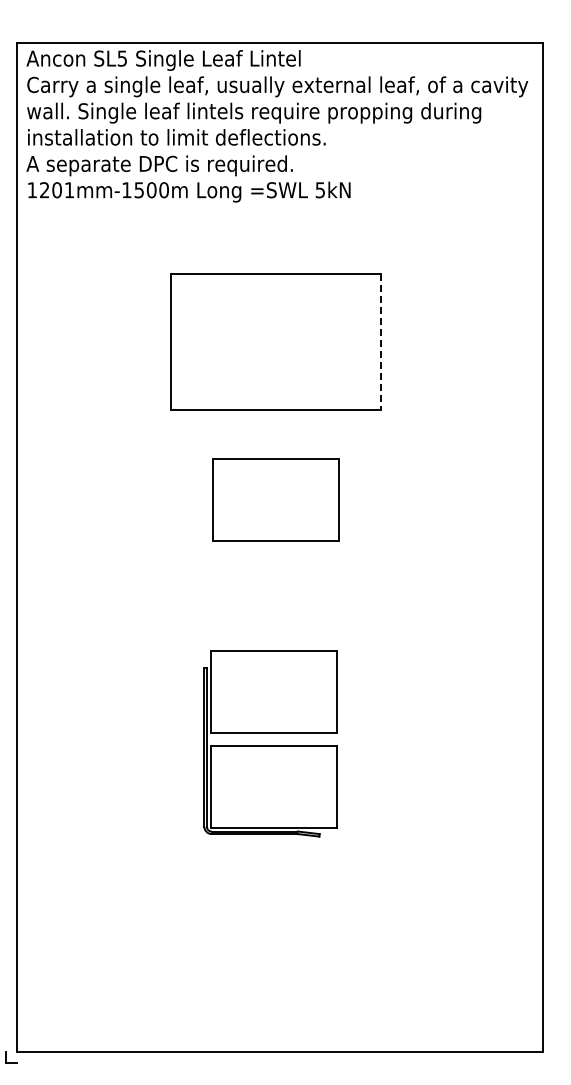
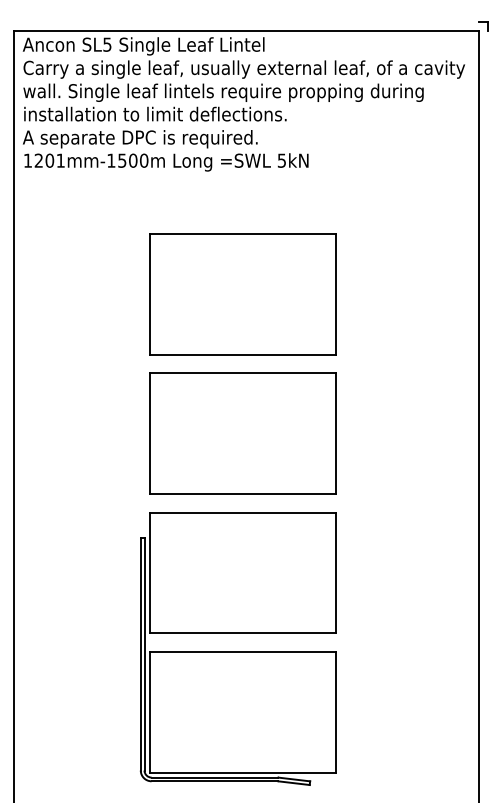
part: (548, 37) -> (483, 26), added
line: (381, 342) -> (335, 294), dashed -> solid
part: (275, 499) -> (242, 433), size x1.67
part: (270, 743) -> (237, 648), size x1.67

